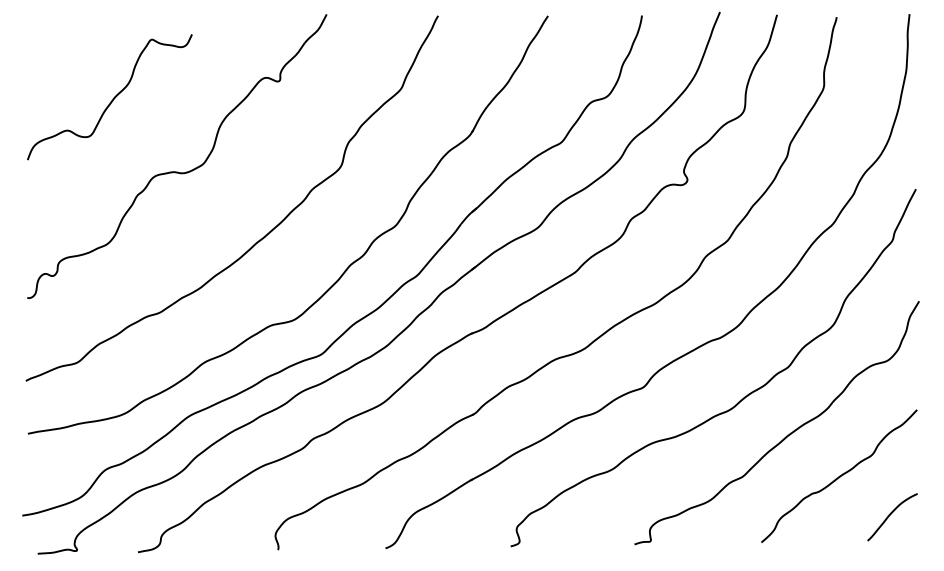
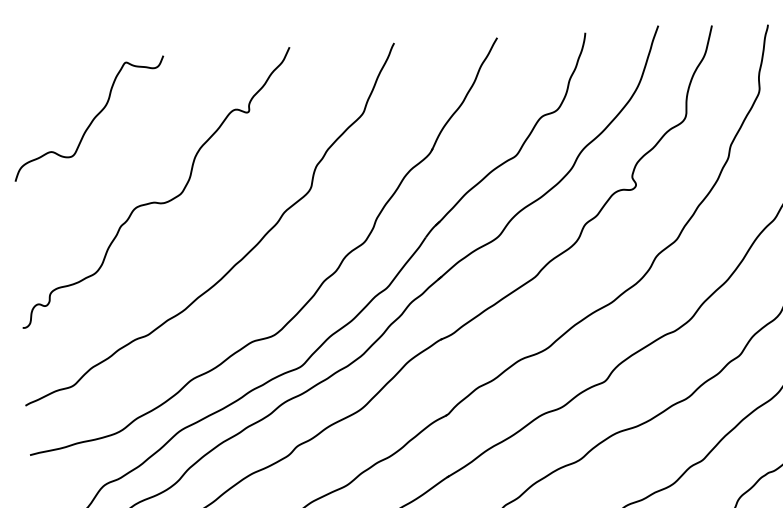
curve: (112, 98) -> (91, 119), moved

